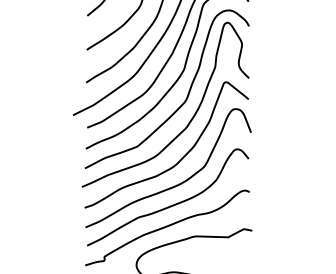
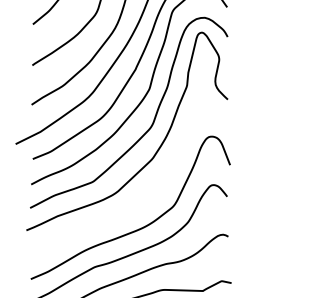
curve: (181, 158) -> (146, 196), removed

